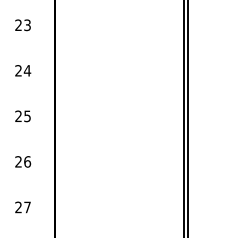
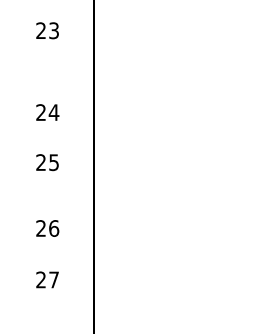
text: (23, 70) -> (48, 112), moved
text: (22, 207) -> (46, 280), moved

